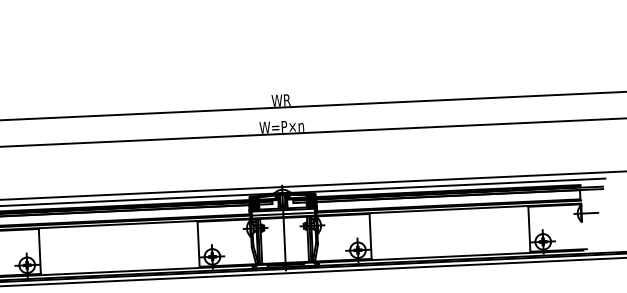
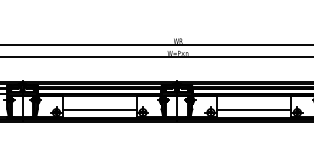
line: (451, 241) -> (254, 110), added
line: (119, 256) -> (99, 110), added

